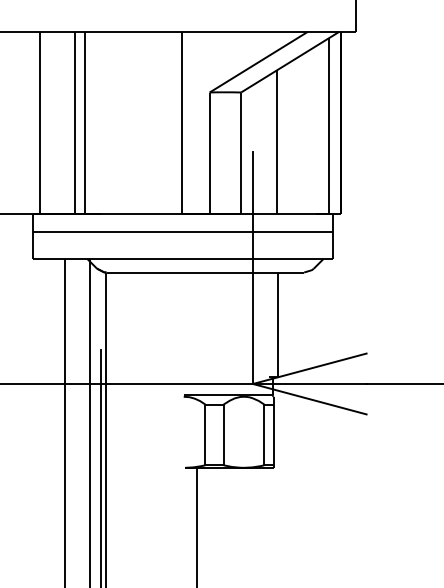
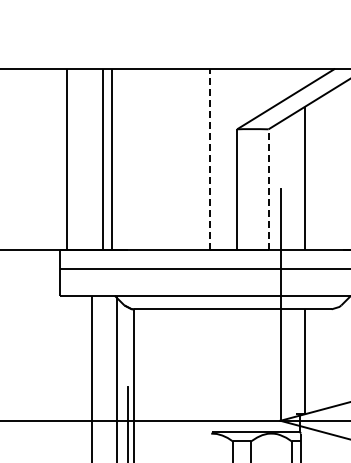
line: (182, 122) -> (209, 159), solid -> dashed
line: (241, 153) -> (268, 190), solid -> dashed

